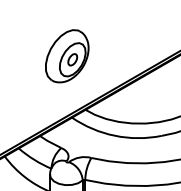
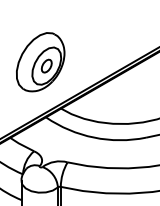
part: (67, 56) -> (40, 62), moved

